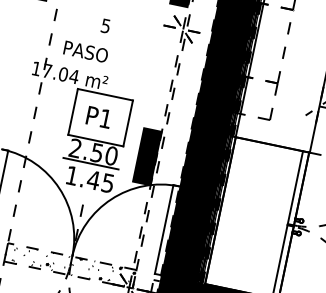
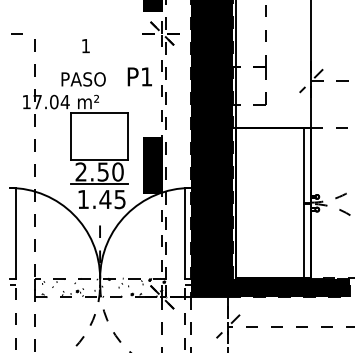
text: (105, 26) -> (85, 46), 5 -> 1
text: (85, 51) -> (83, 79), moved
text: (98, 116) -> (139, 76), moved

